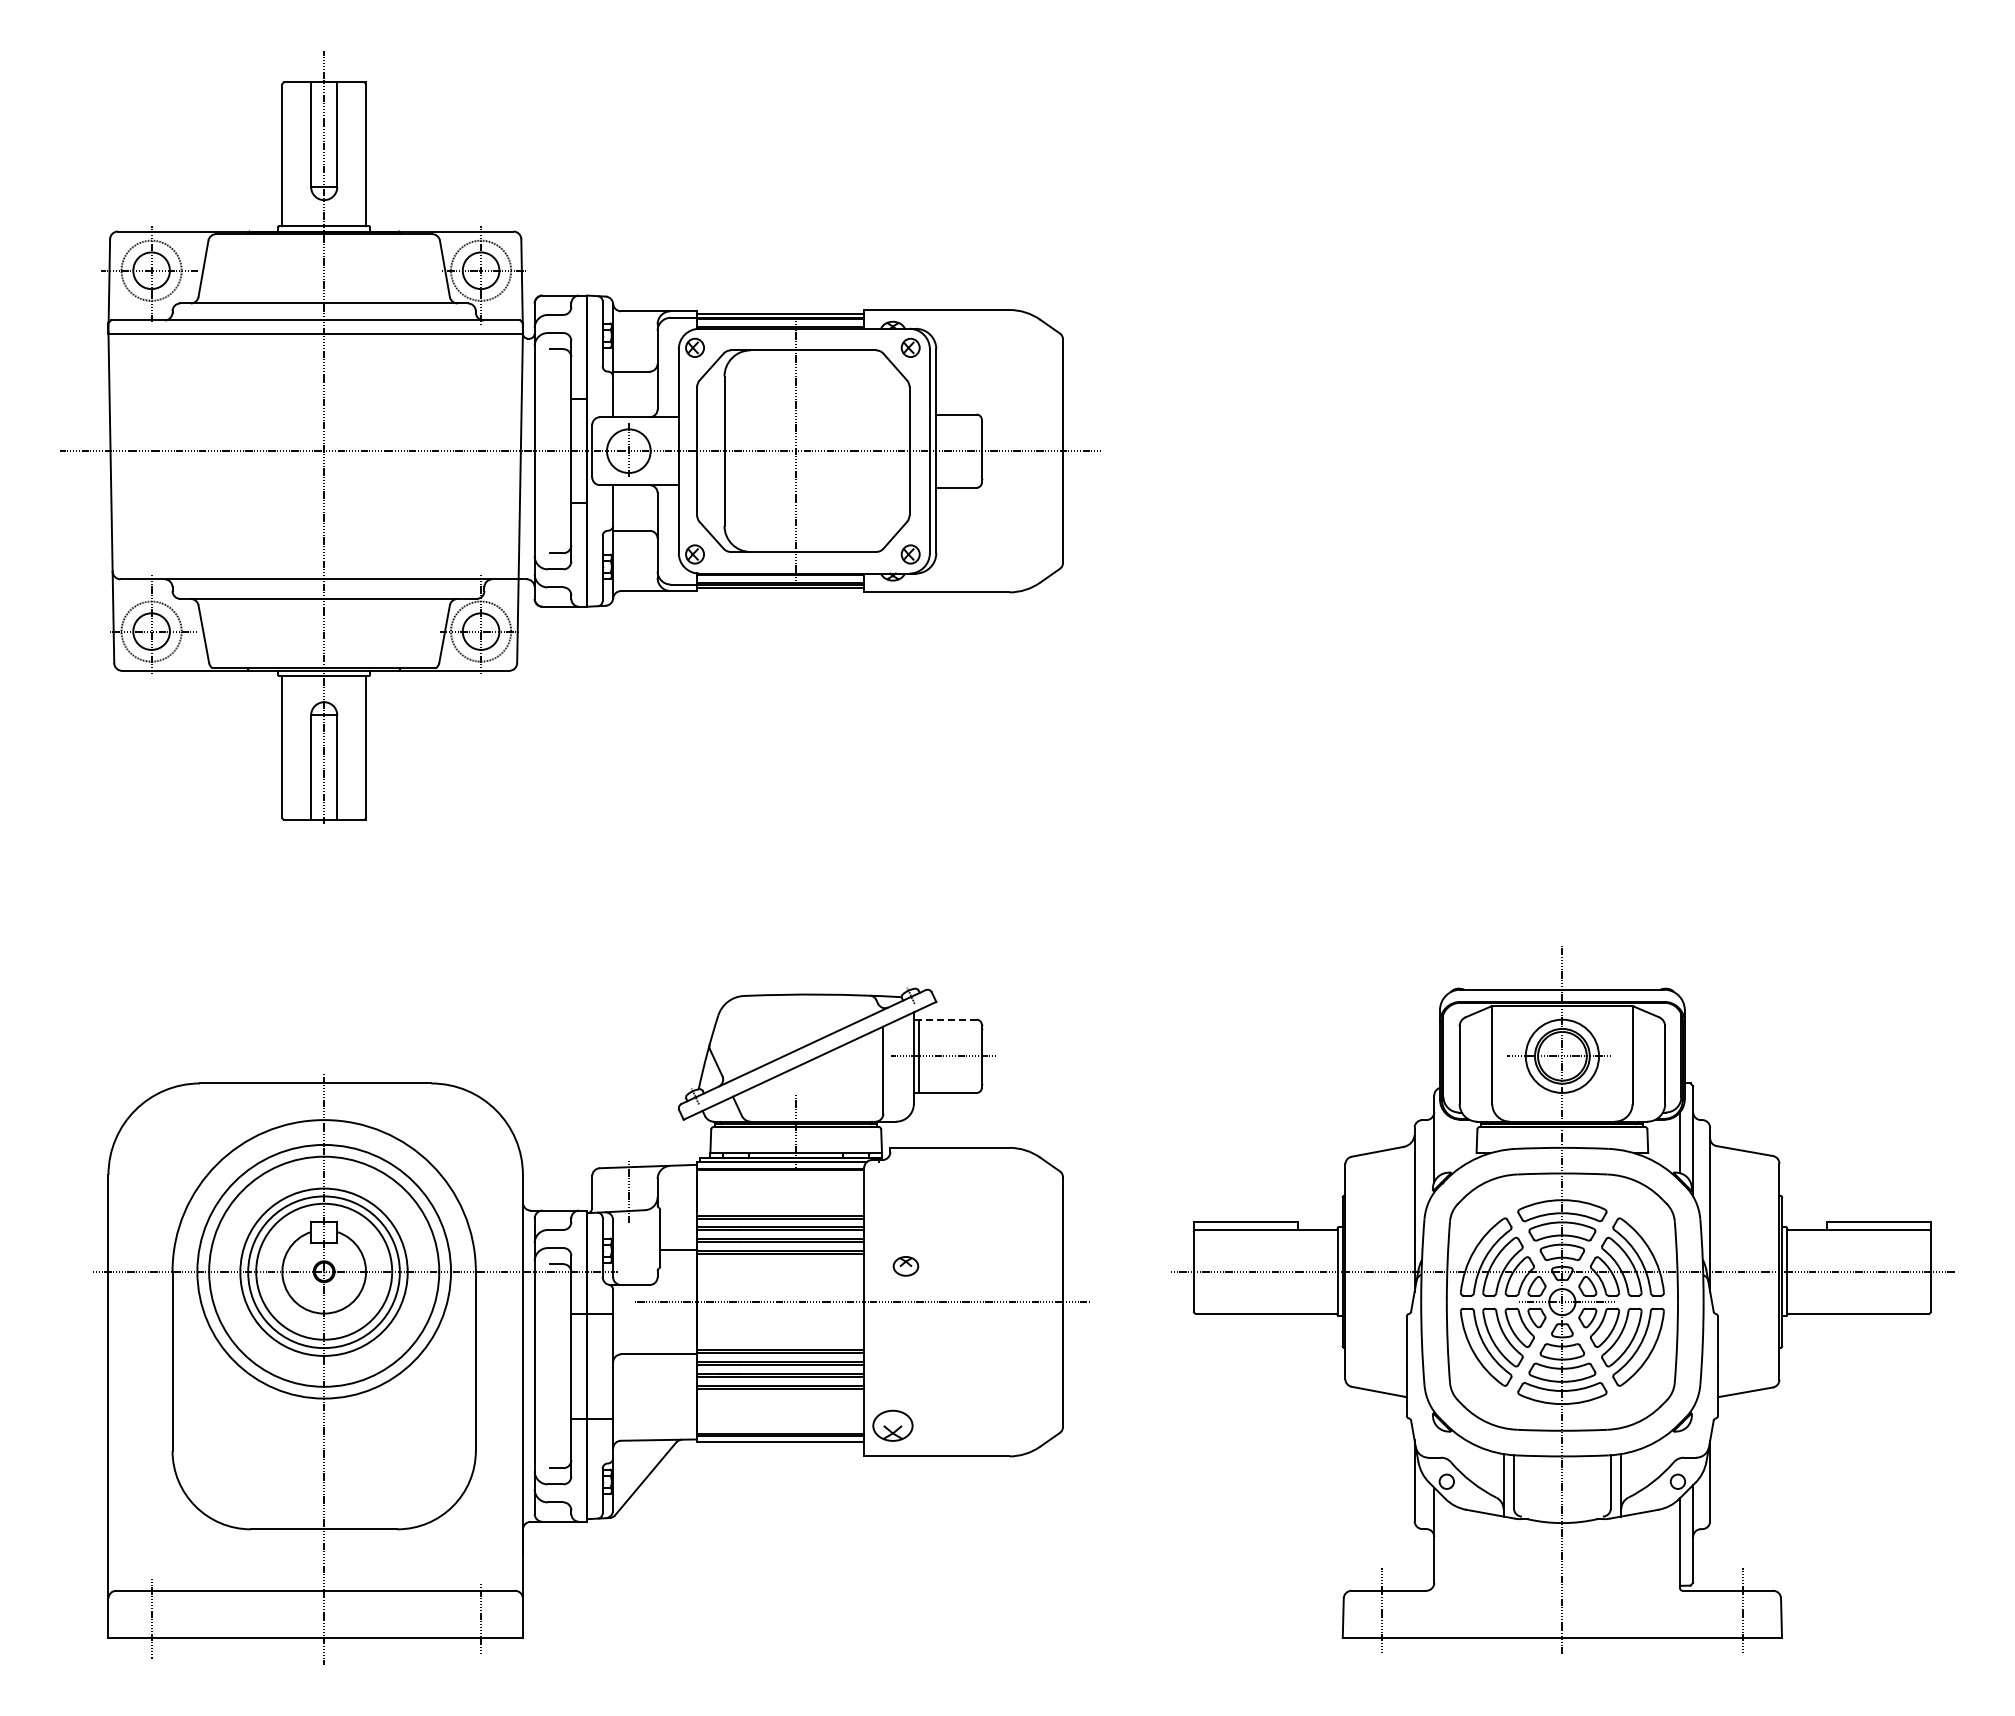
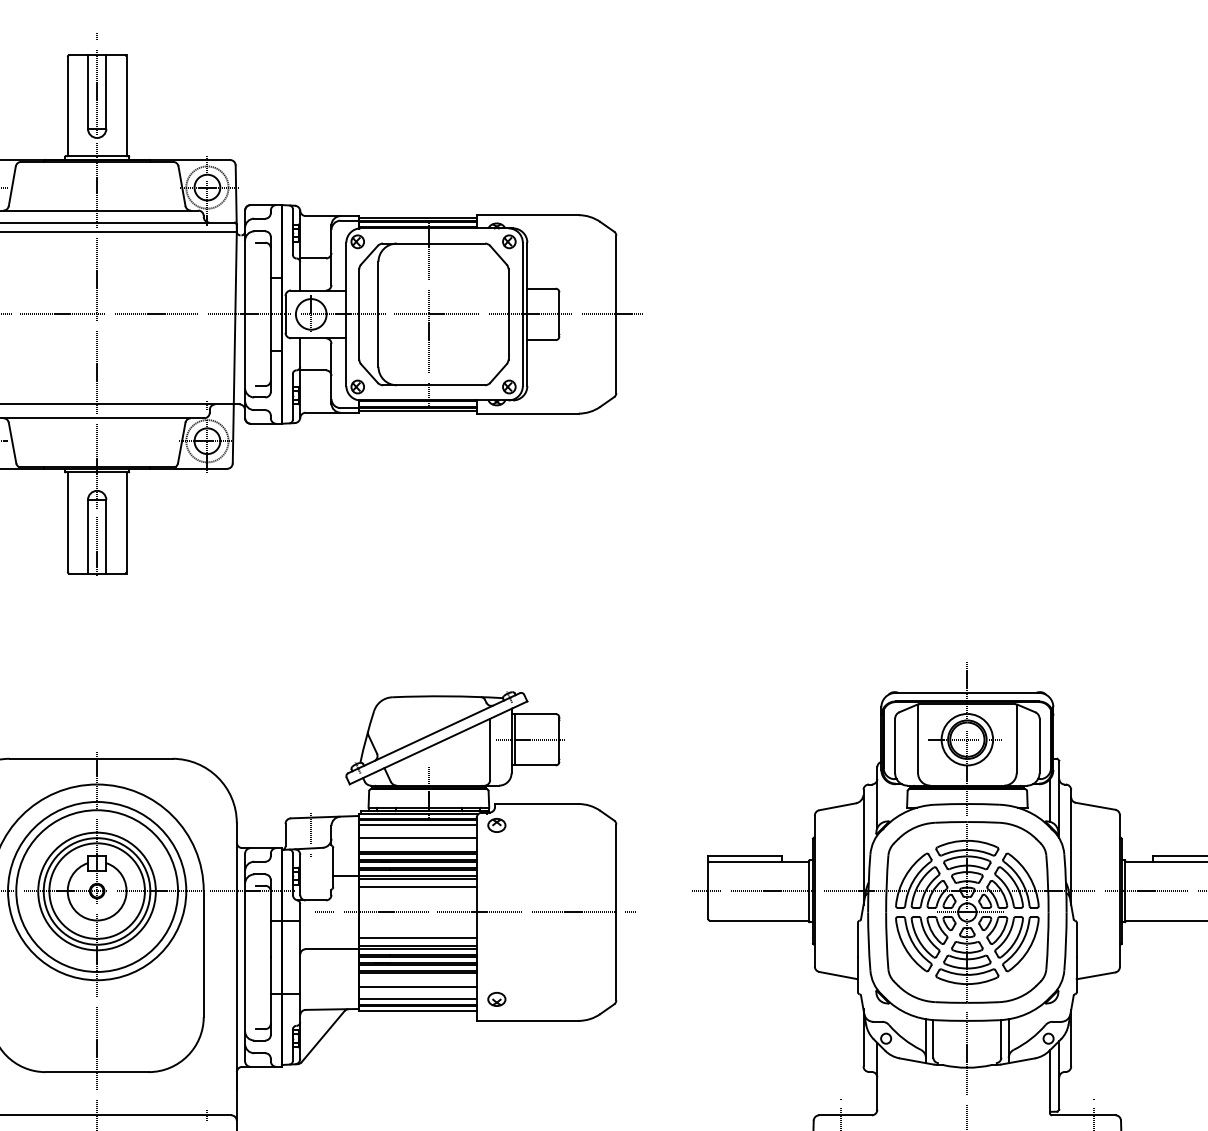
line: (944, 1019) -> (533, 713), dashed -> solid
line: (780, 1178) -> (417, 825), added
line: (780, 1196) -> (417, 838), added
line: (780, 1265) -> (417, 886), added
part: (905, 1266) -> (496, 825), moved
line: (780, 1338) -> (417, 938), added
line: (780, 1407) -> (417, 986), added
line: (780, 1425) -> (417, 999), added
part: (892, 1425) -> (496, 999), size x0.62

